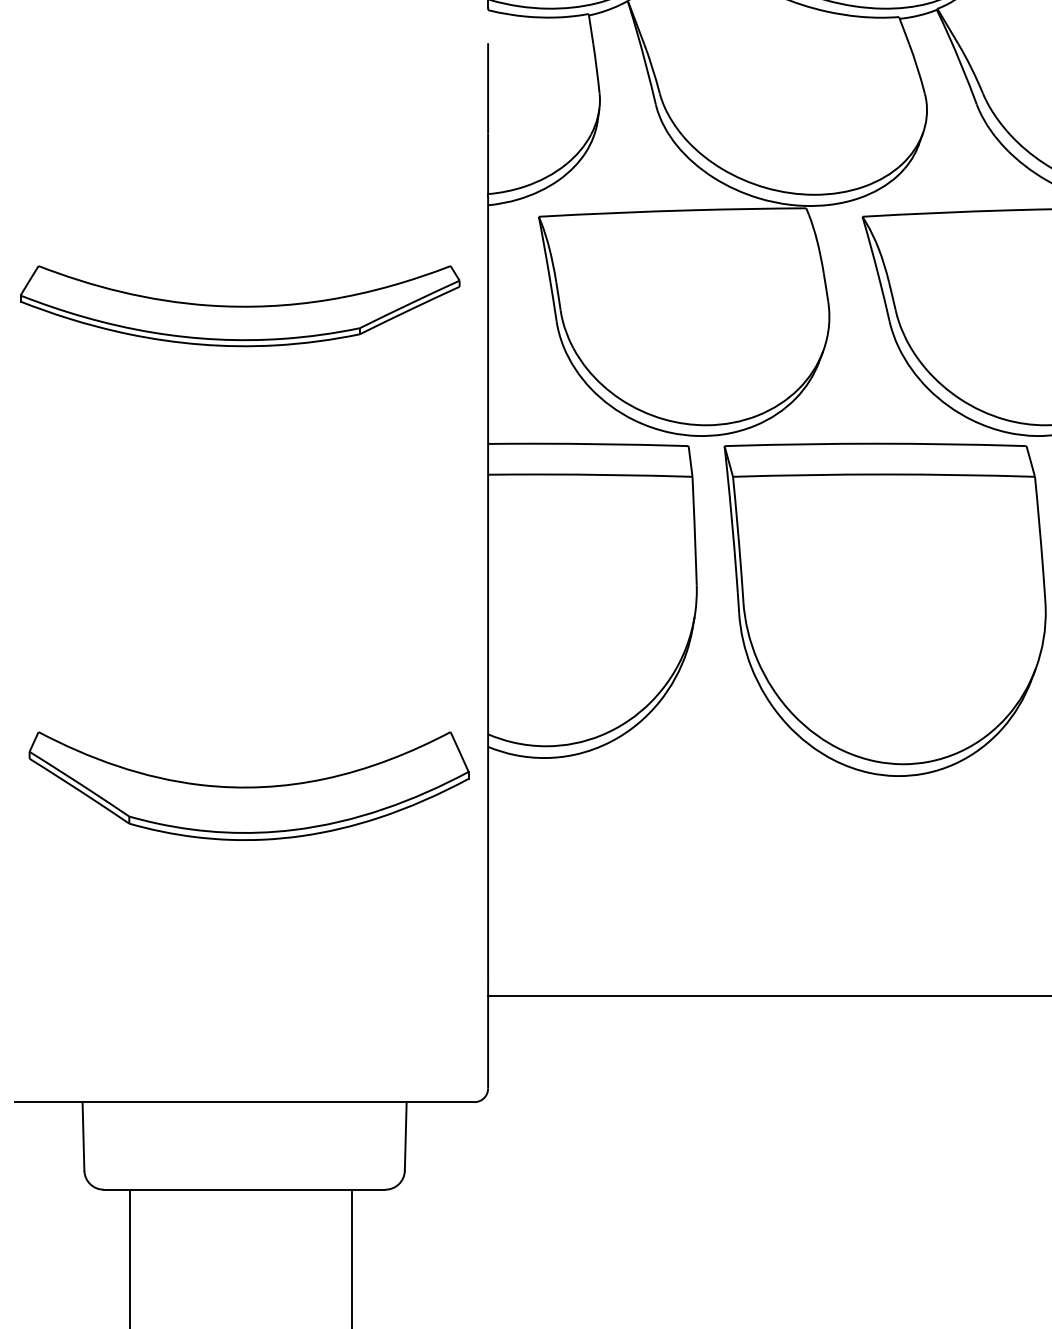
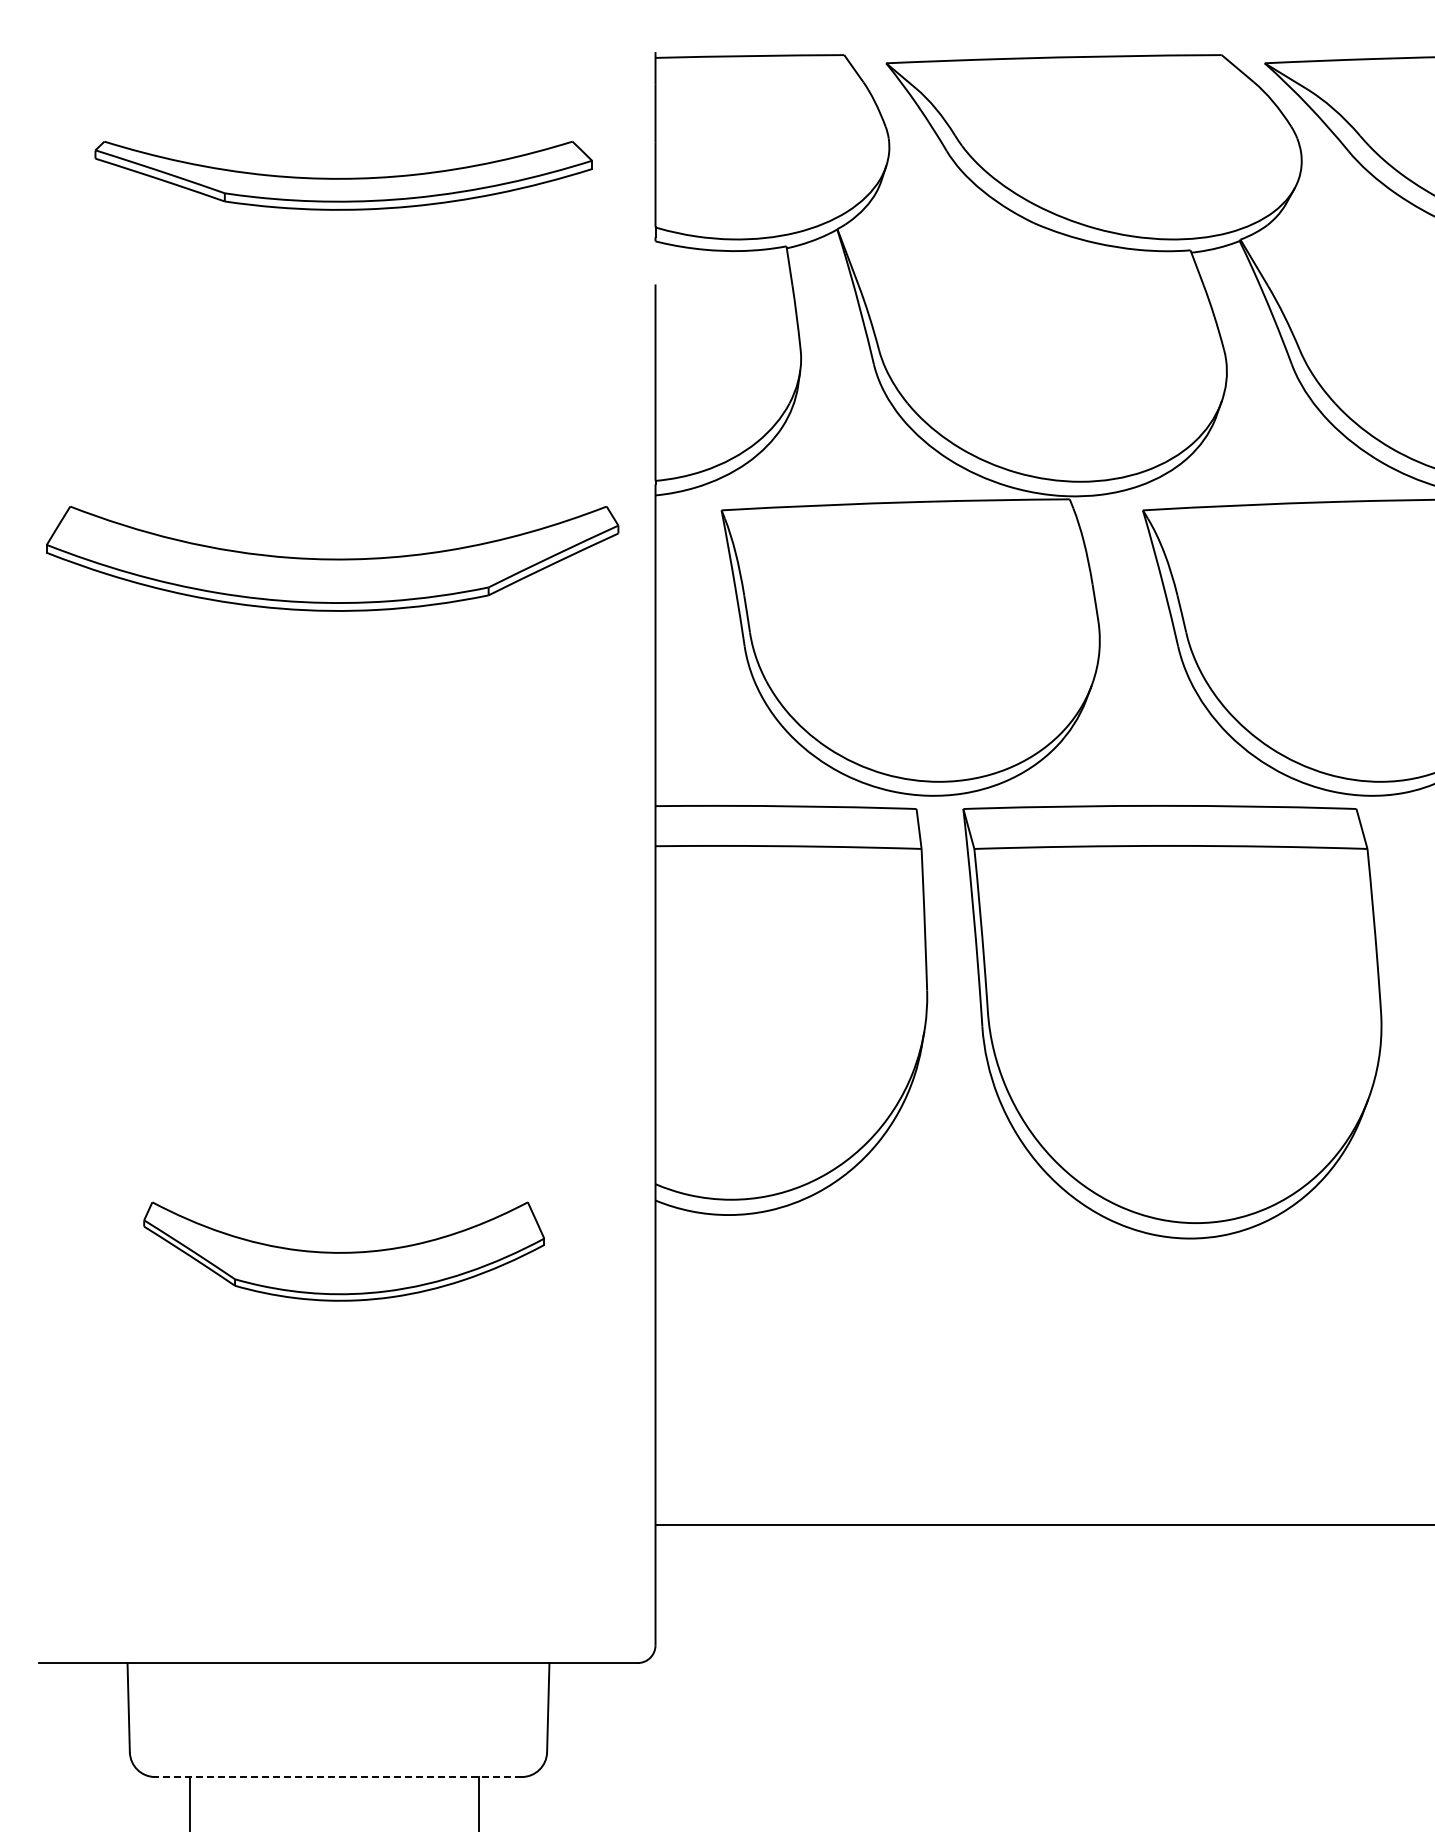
part: (240, 305) -> (332, 558), moved
part: (248, 786) -> (343, 1251), size x0.7
line: (244, 1190) -> (338, 1777), solid -> dashed

